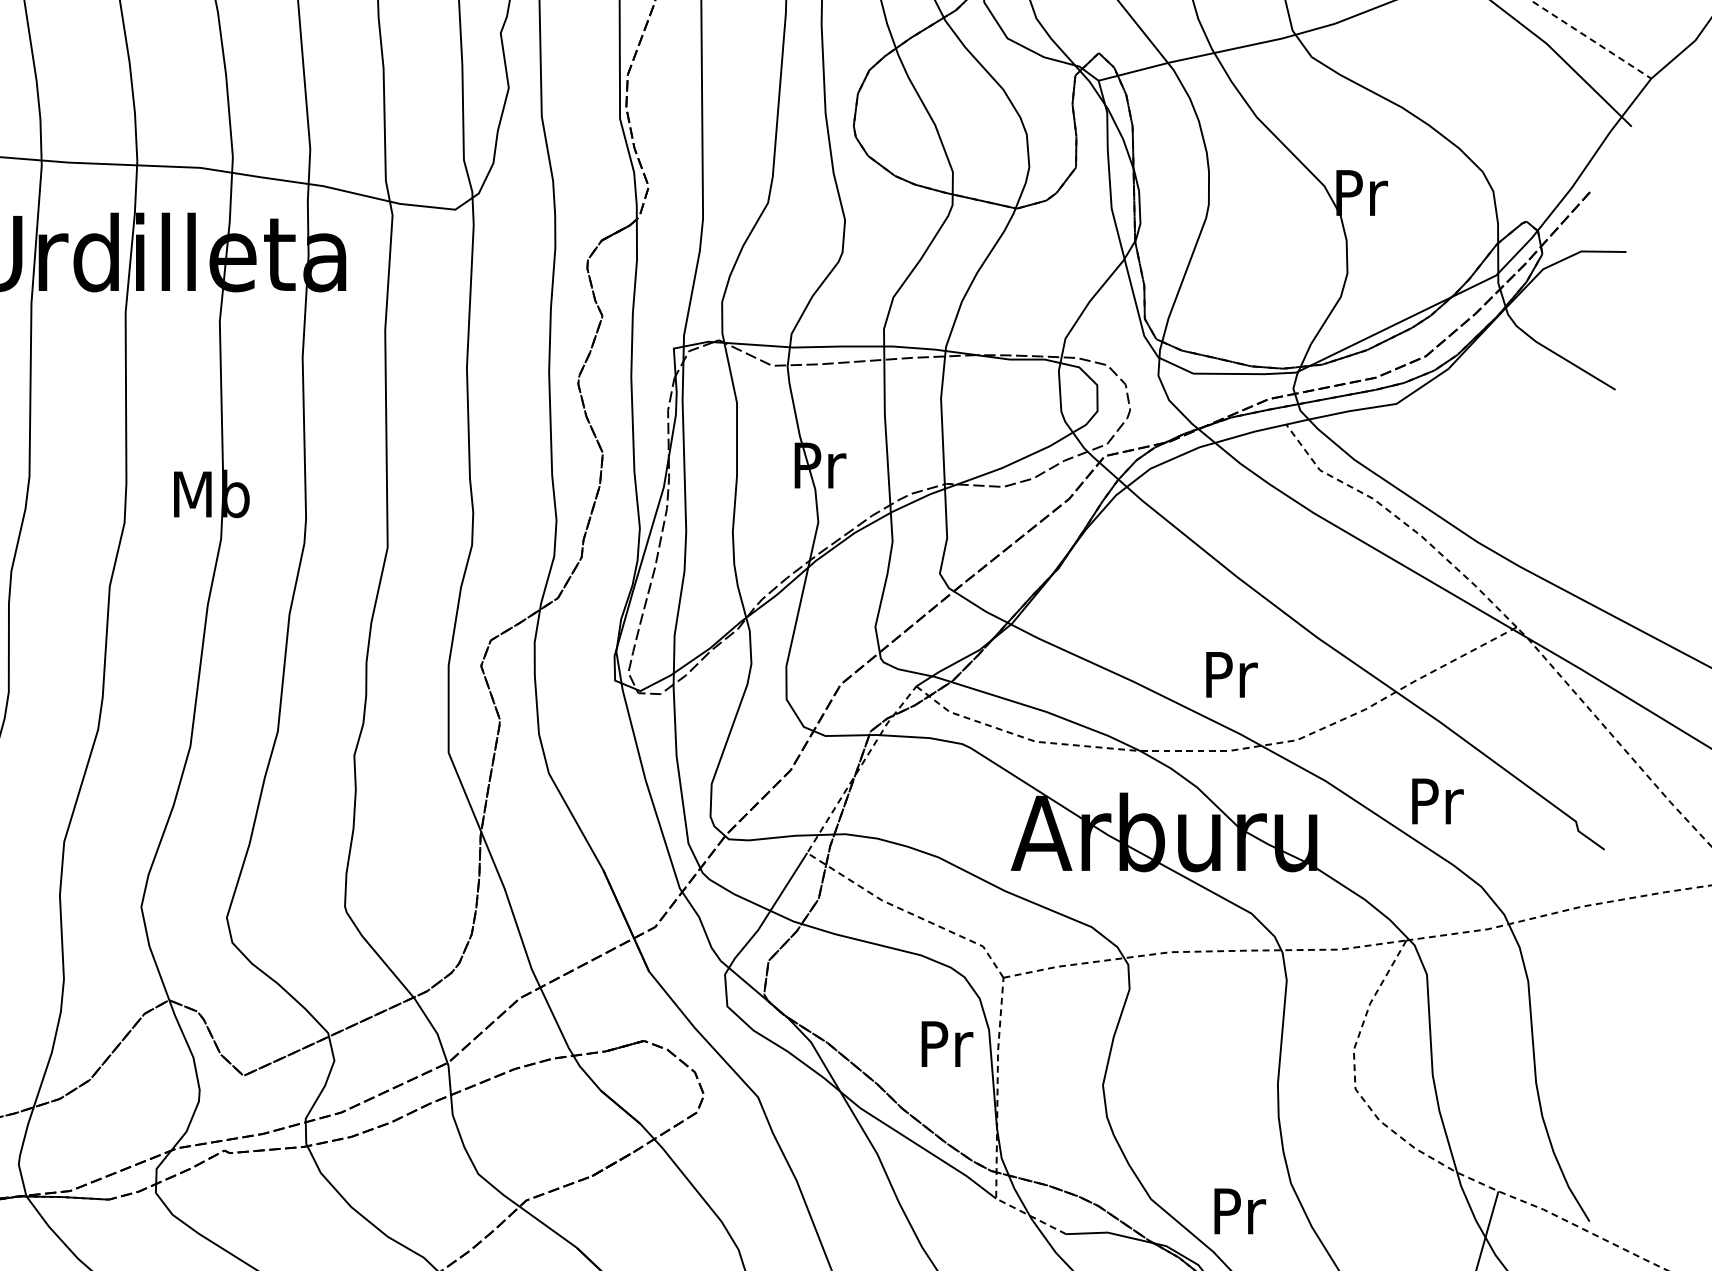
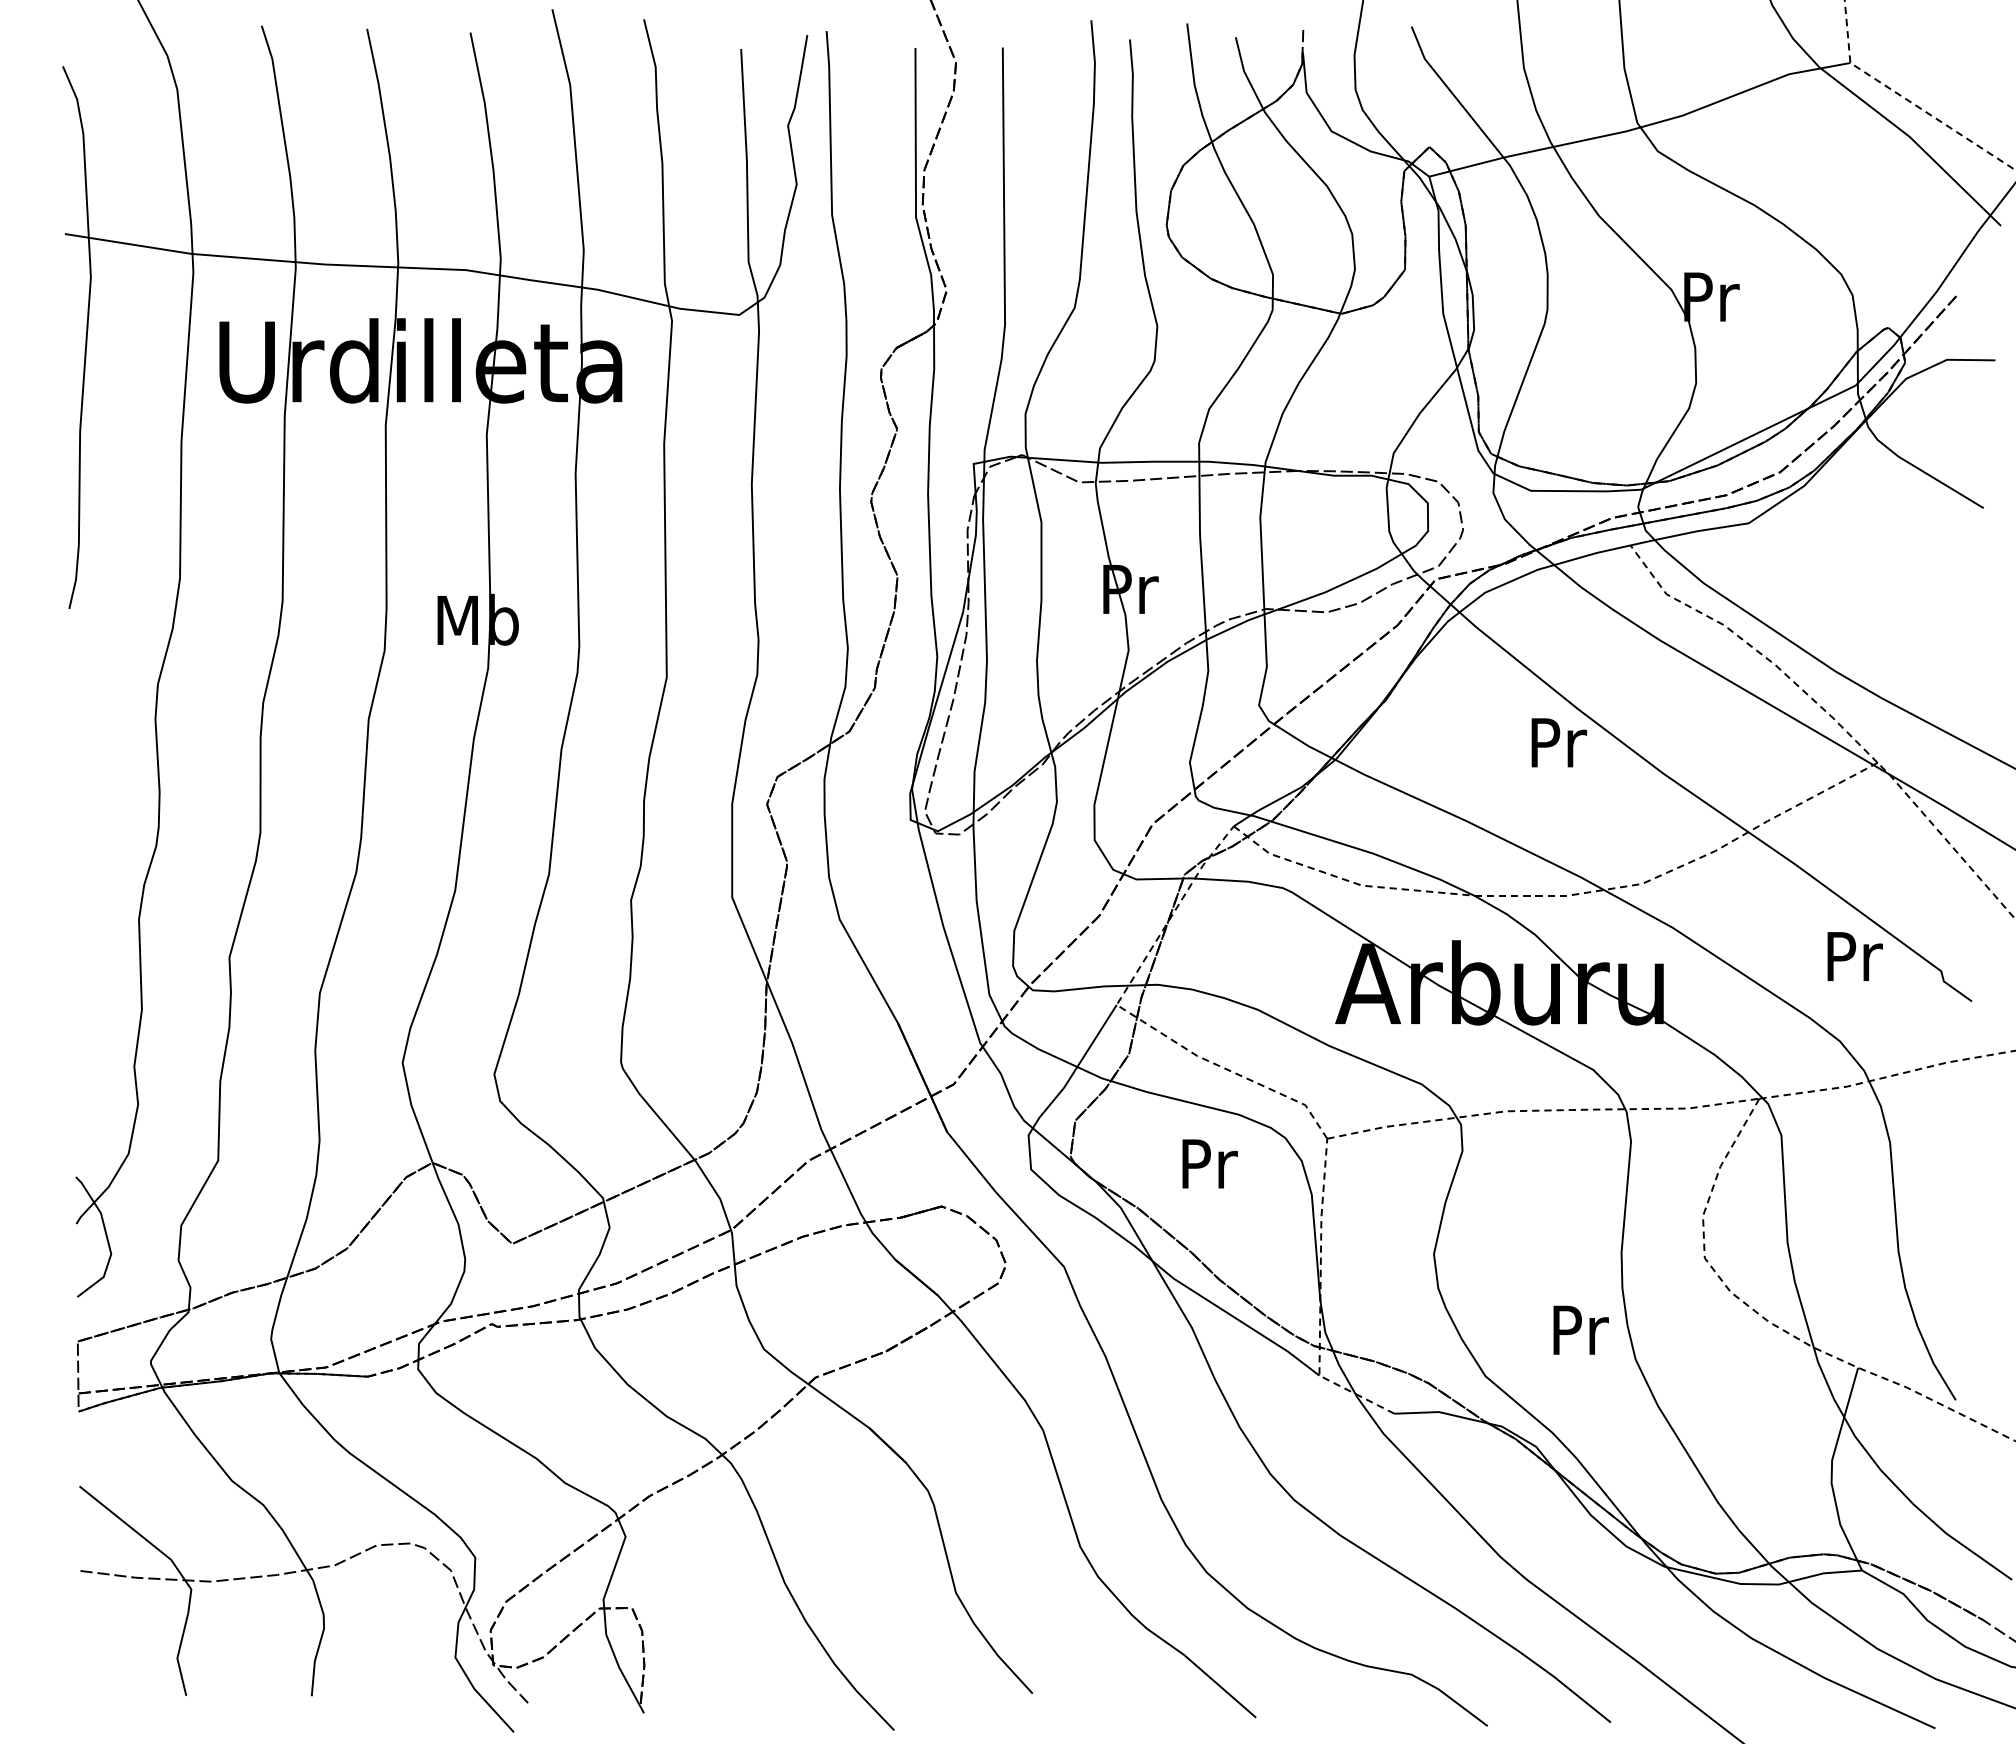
text: (1232, 674) -> (1559, 742), moved
text: (1437, 801) -> (1854, 956), moved
text: (946, 1043) -> (1209, 1163), moved
text: (1239, 1210) -> (1580, 1329), moved

